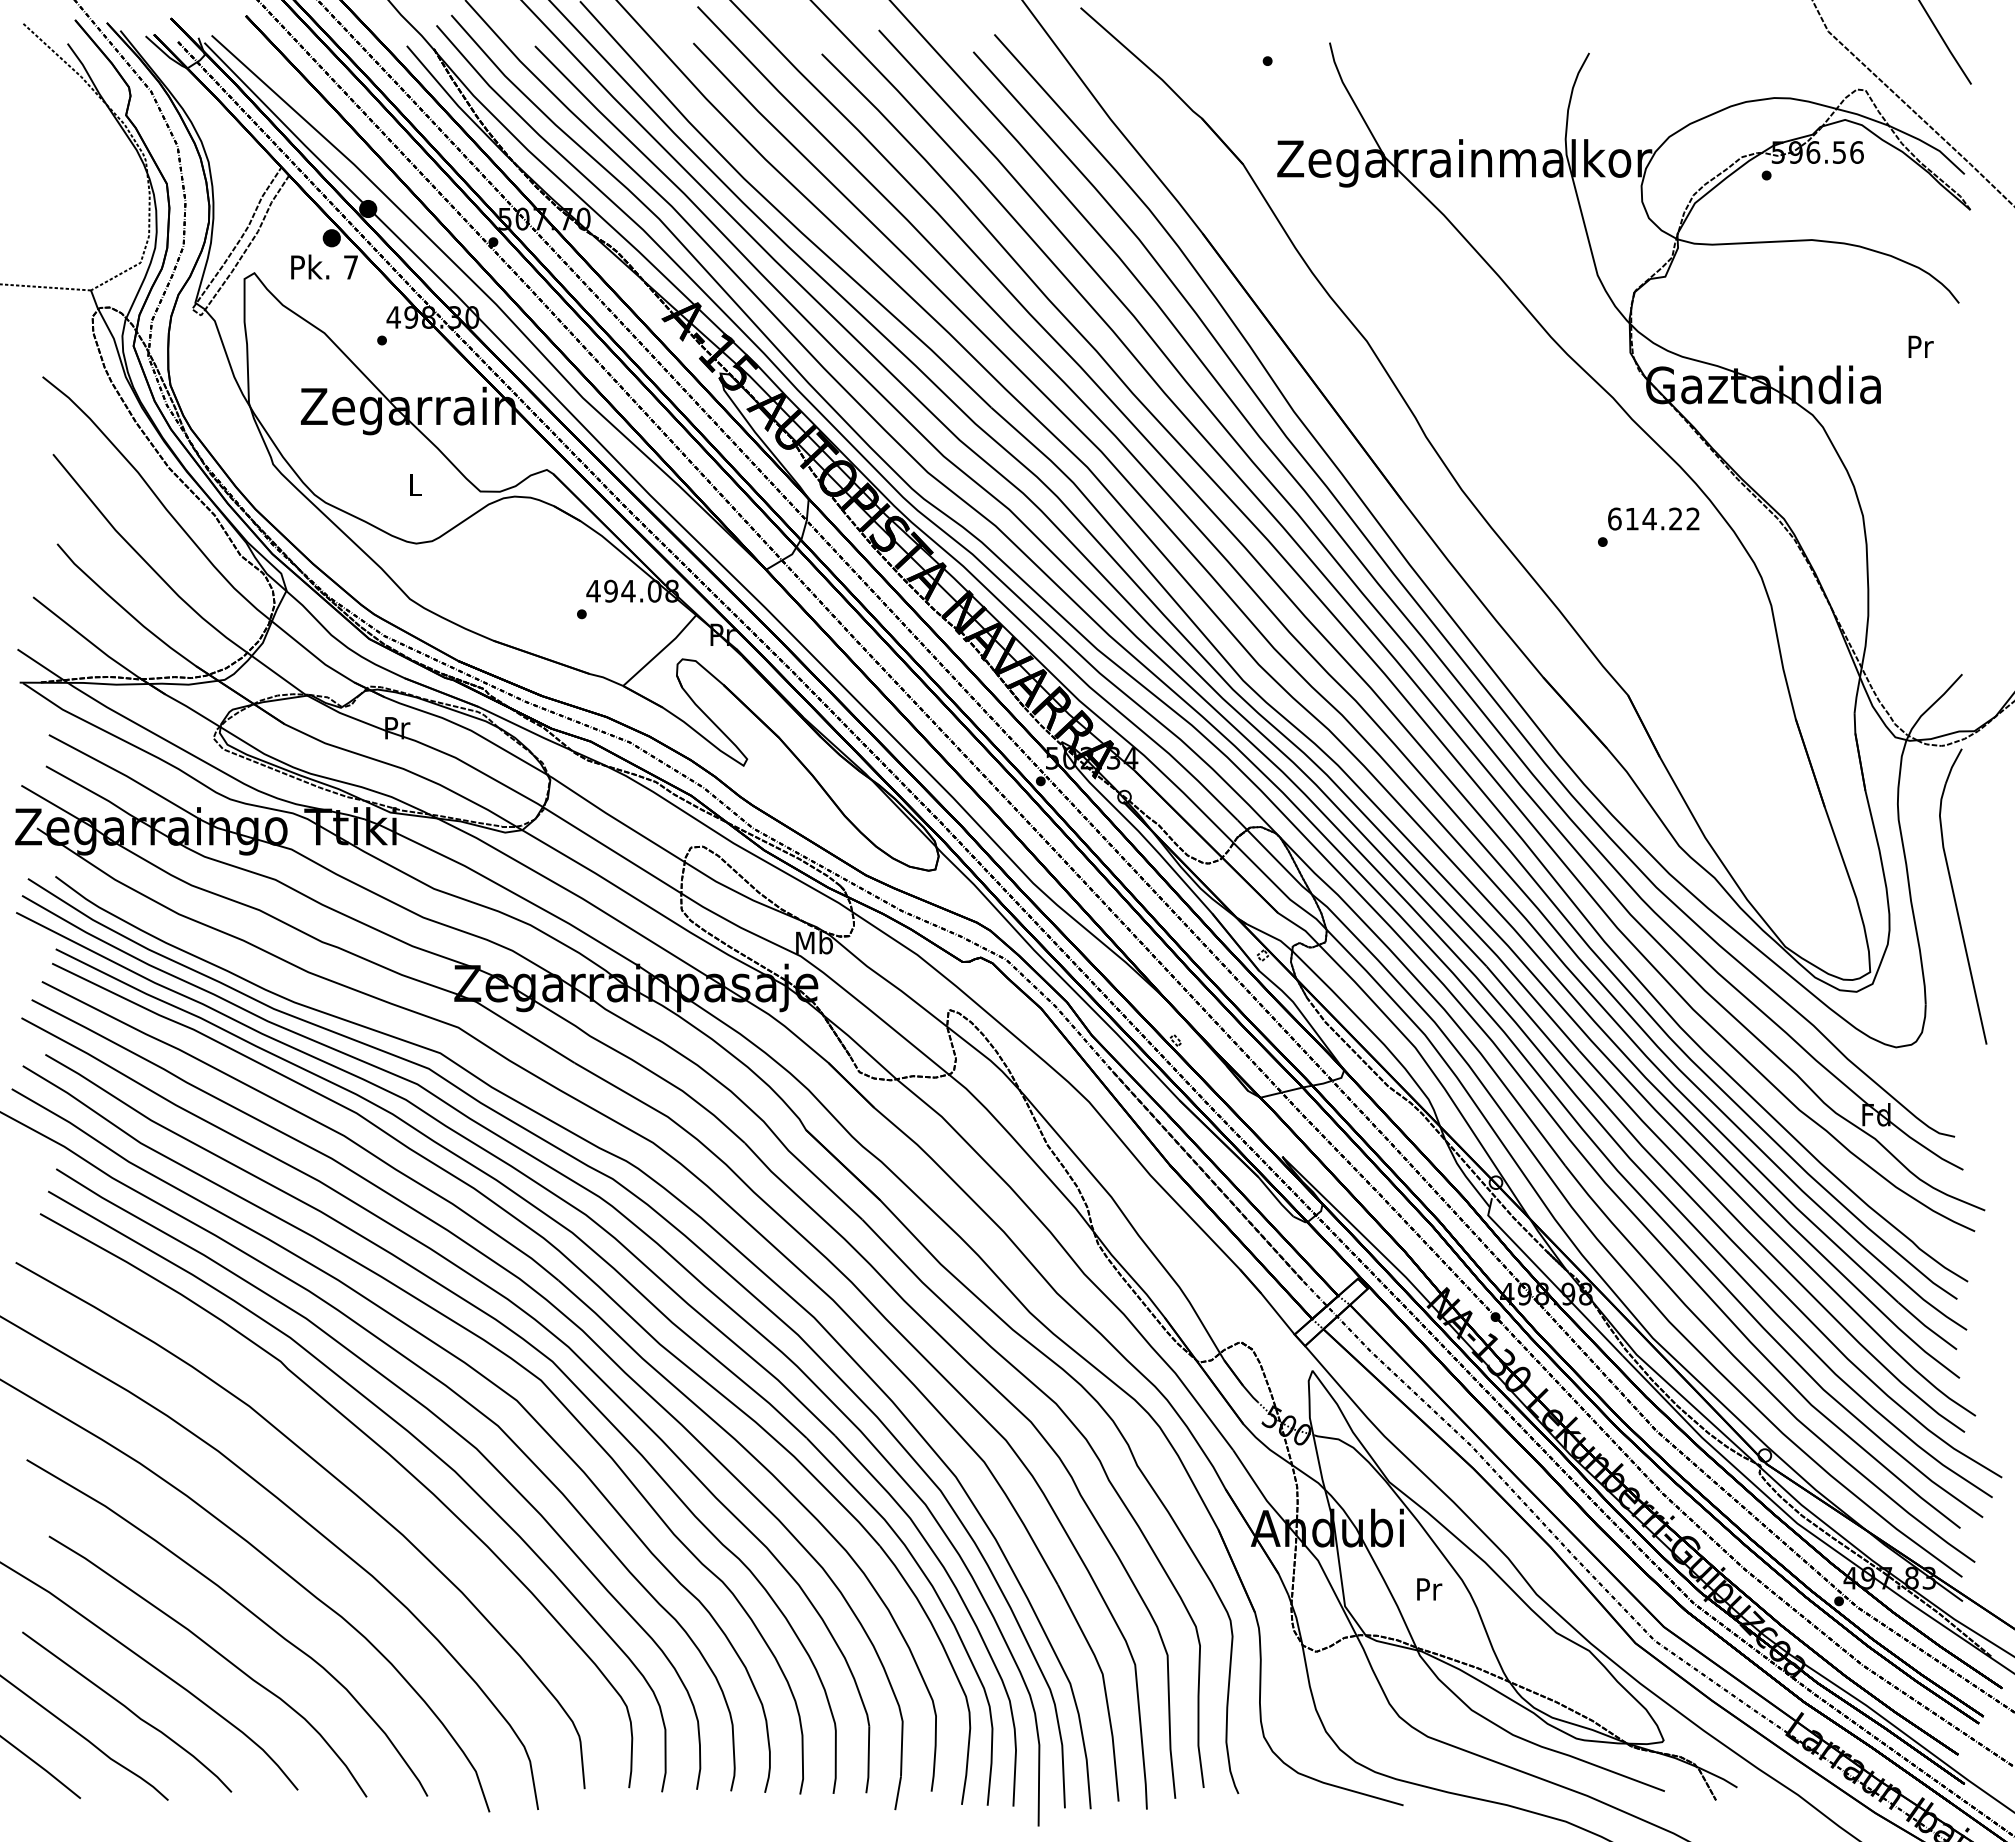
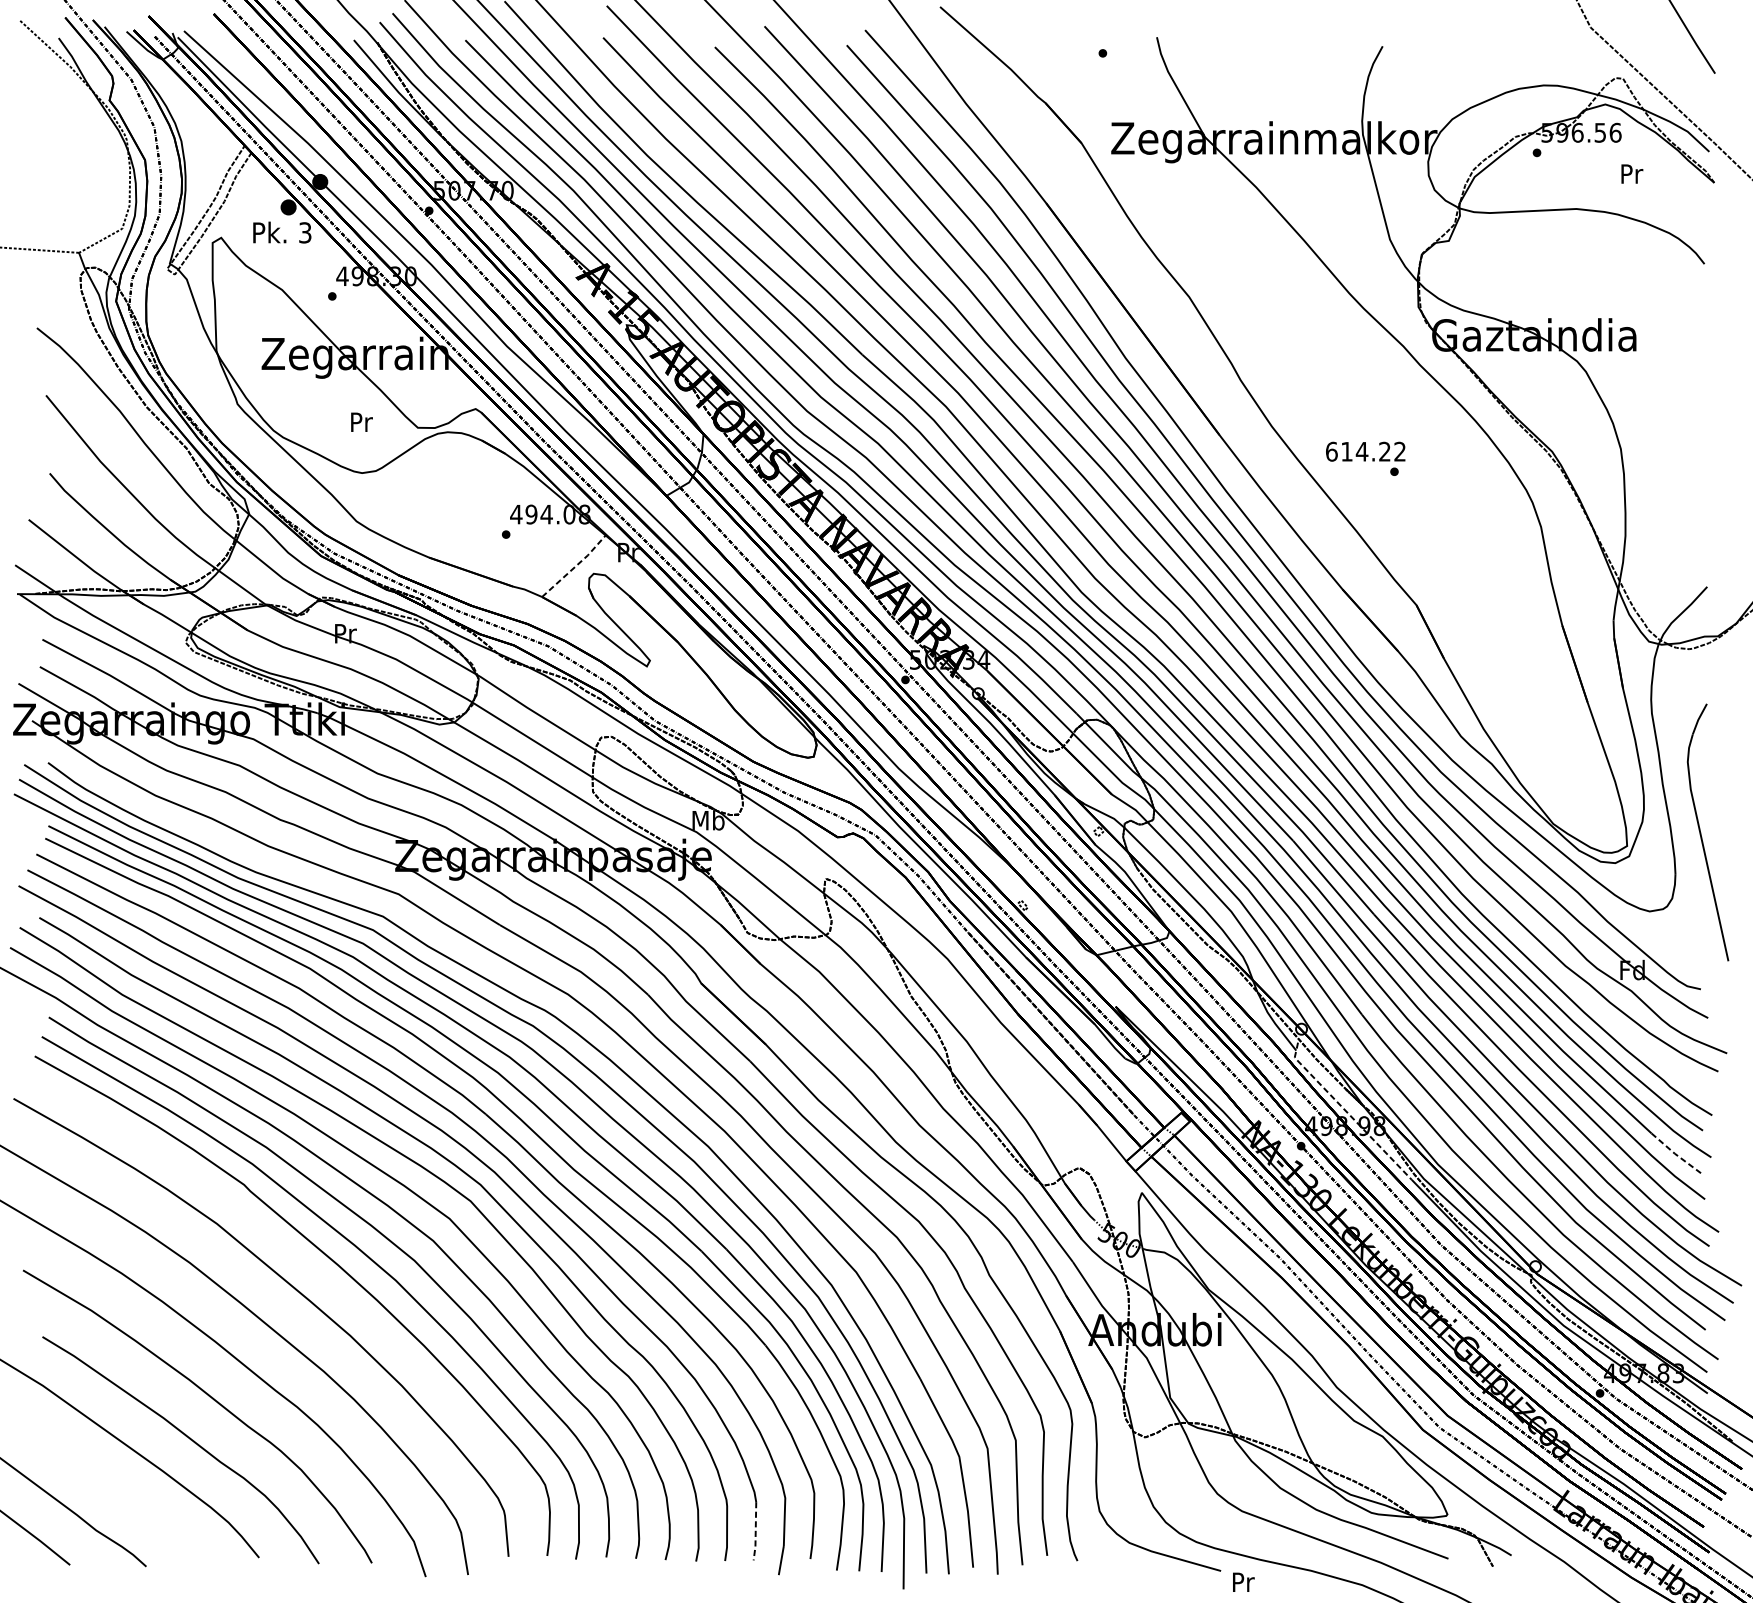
text: (351, 267) -> (305, 232), 7 -> 3
text: (1920, 346) -> (1631, 173), moved
text: (415, 485) -> (361, 422), L -> Pr
text: (1653, 518) -> (1365, 451), moved
line: (661, 650) -> (575, 566), solid -> dashed
part: (1955, 896) -> (1701, 832), moved
line: (1548, 1278) -> (1347, 1112), solid -> dashed
line: (1926, 1326) -> (1676, 1154), solid -> dashed
text: (1429, 1589) -> (1243, 1582), moved
curve: (128, 1710) -> (111, 1488), removed
line: (868, 1760) -> (755, 1531), solid -> dashed

